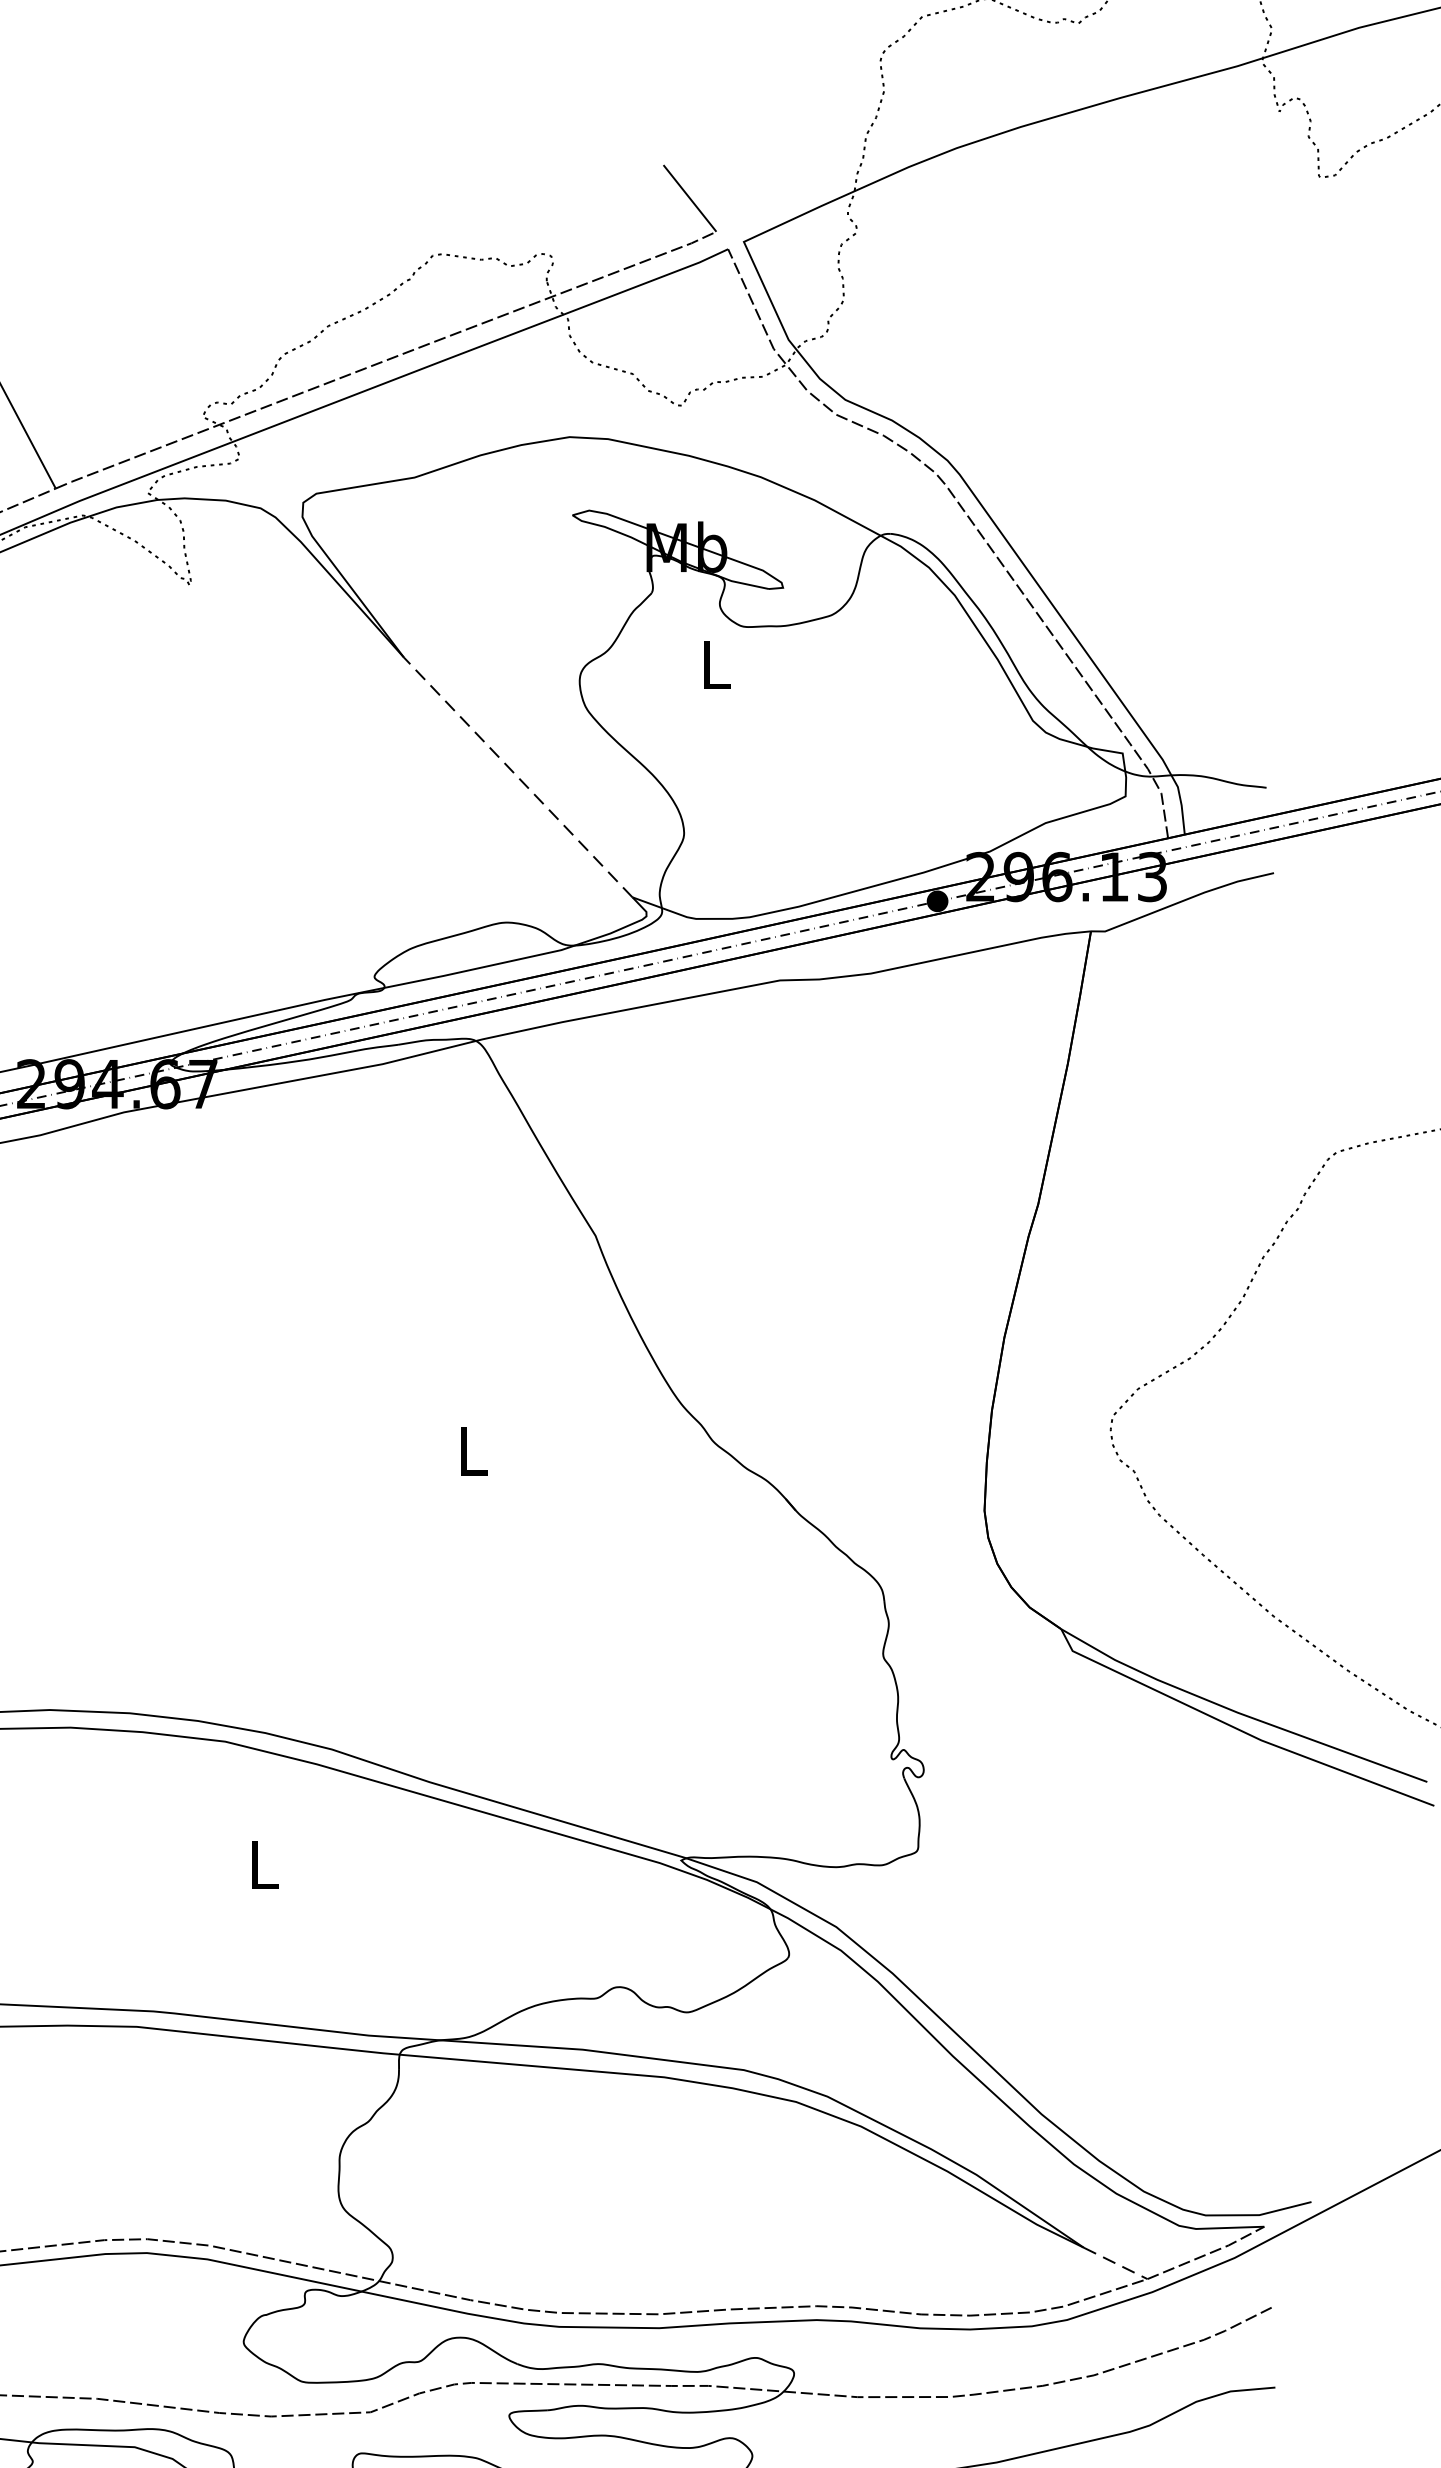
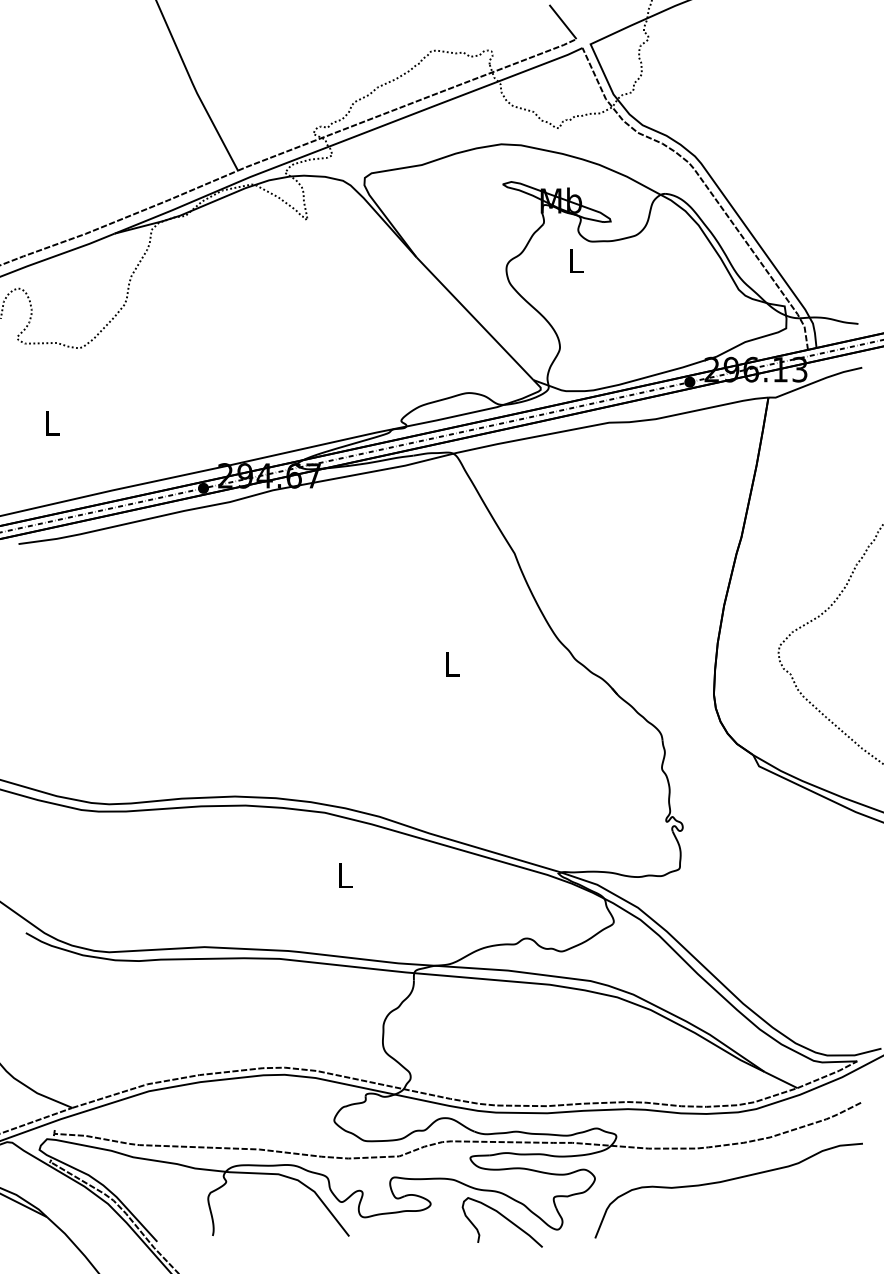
line: (517, 777) -> (474, 318), dashed -> solid
line: (1116, 2264) -> (781, 1080), dashed -> solid

